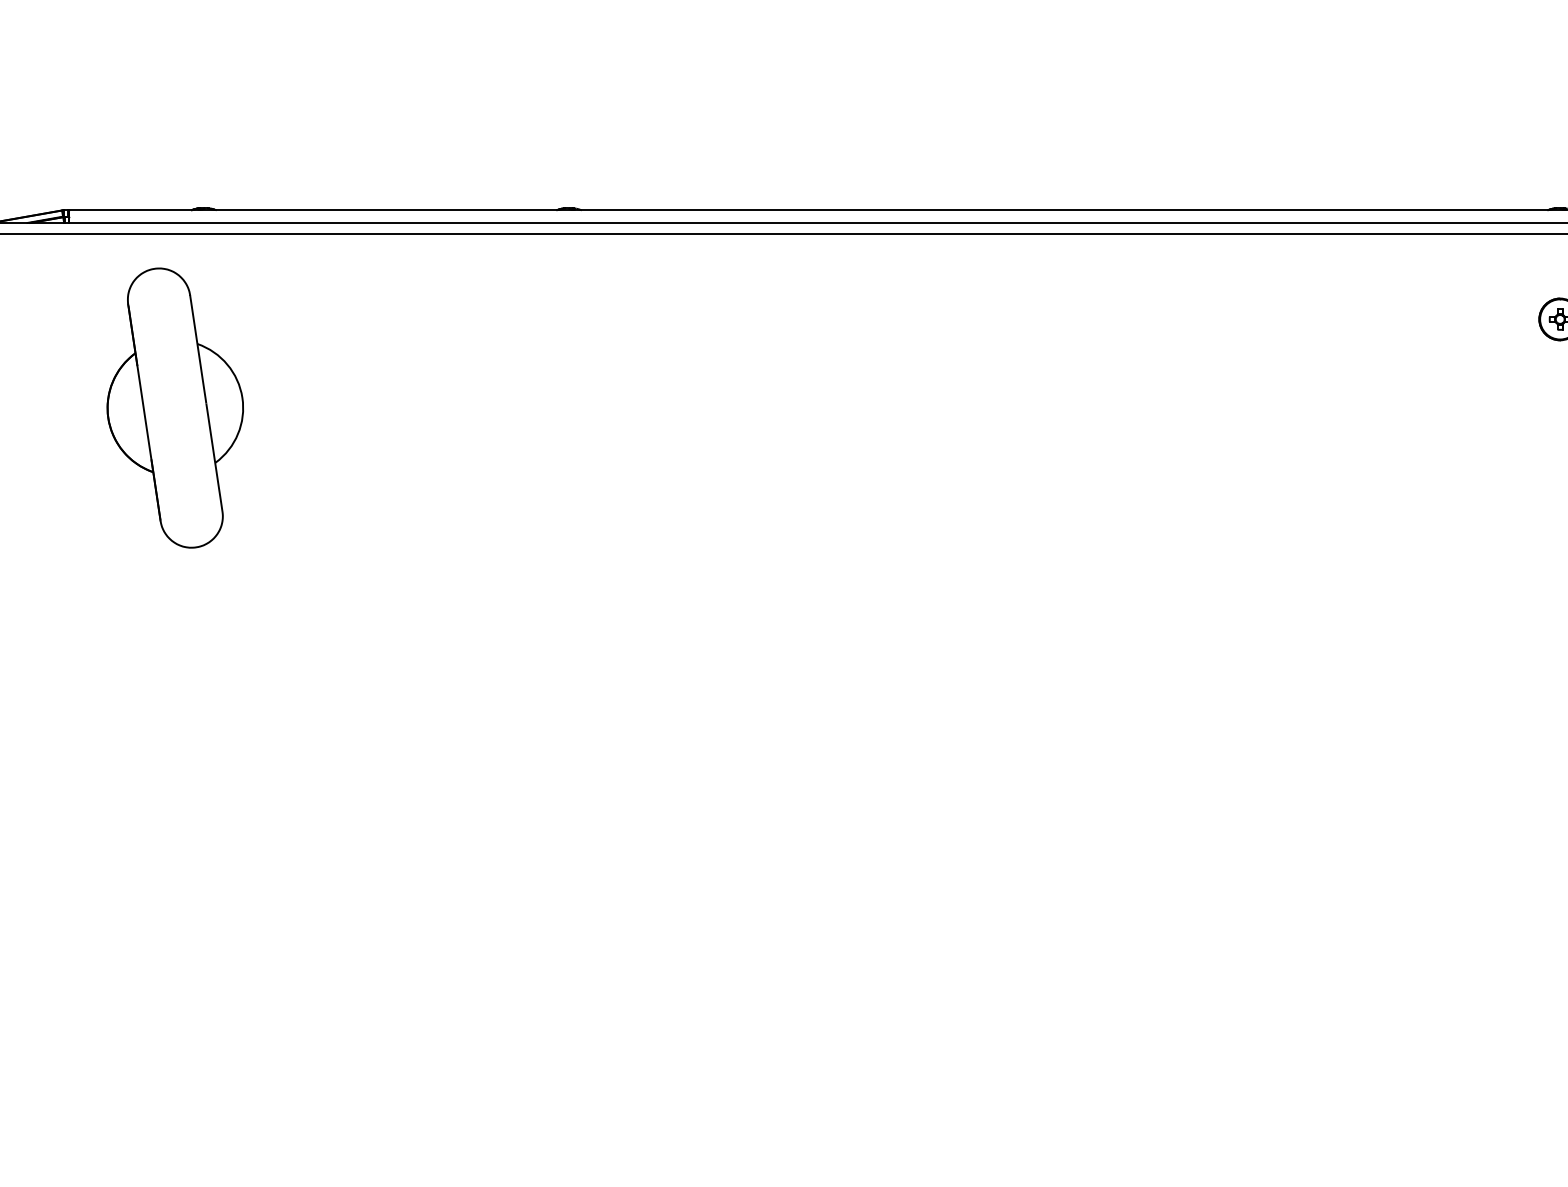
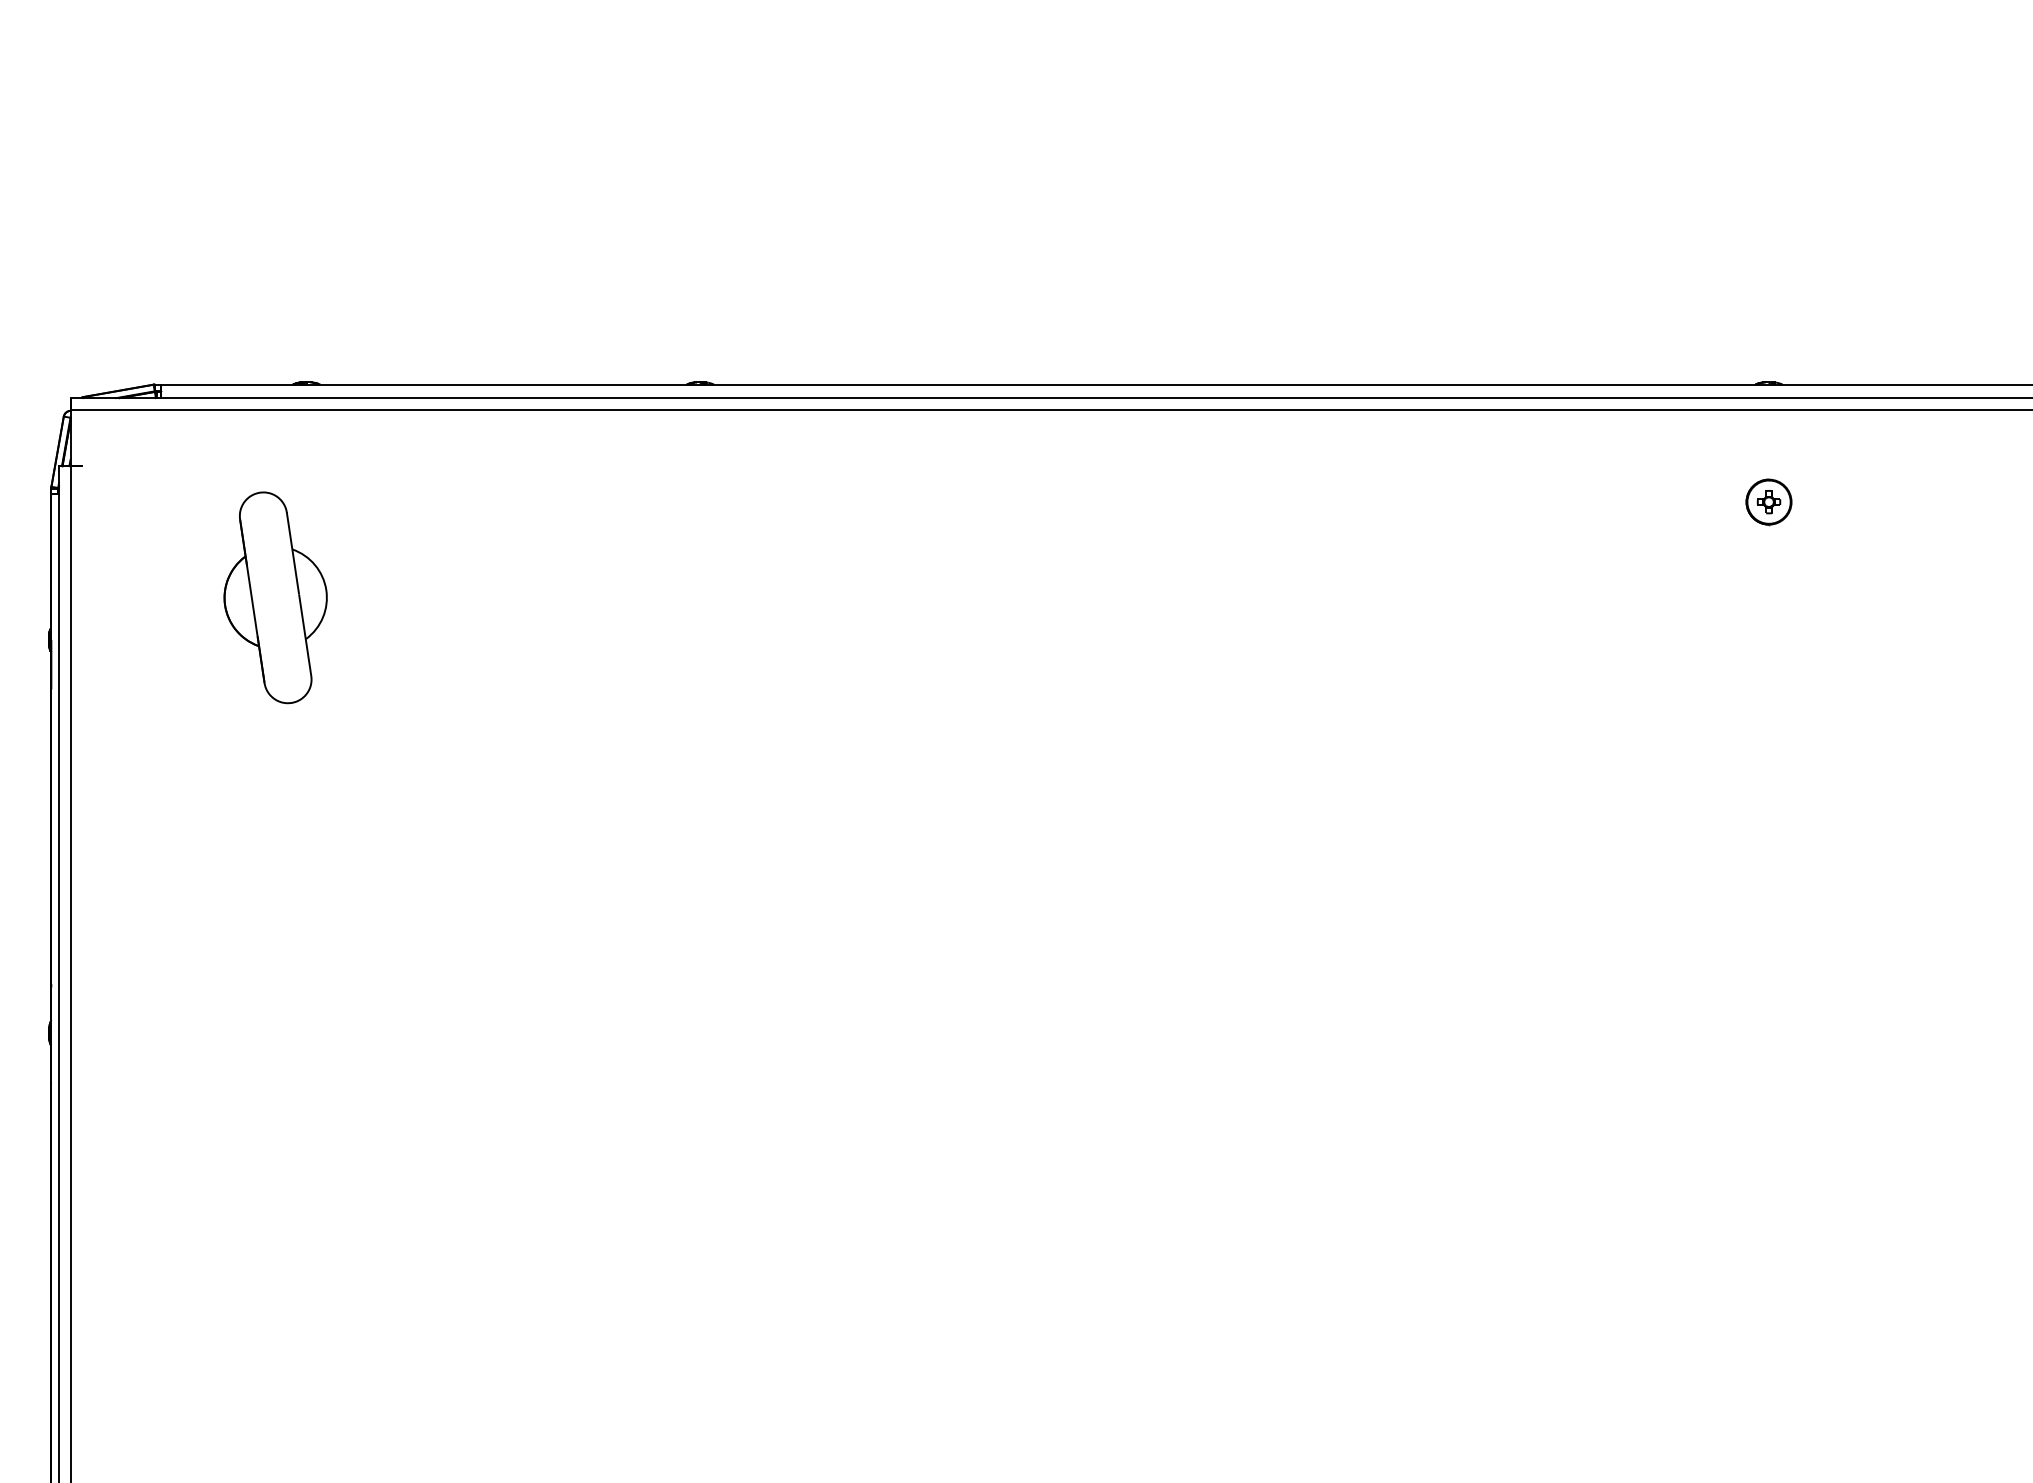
part: (175, 407) -> (275, 597), size x0.7

